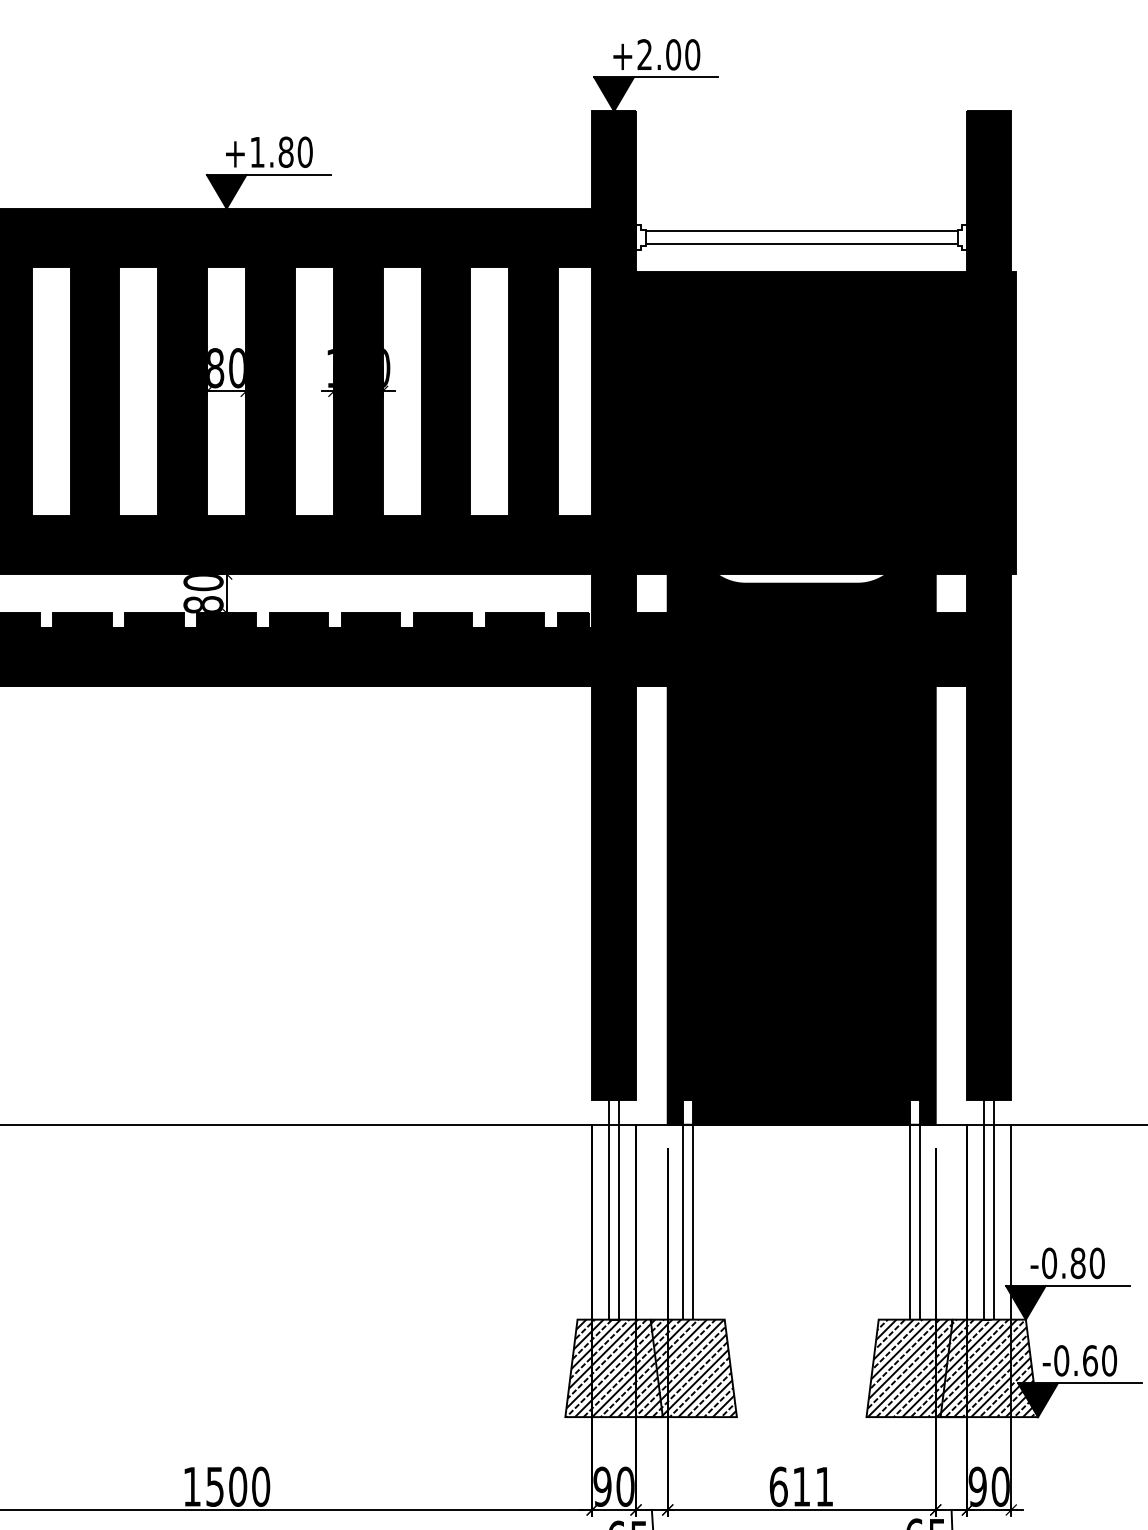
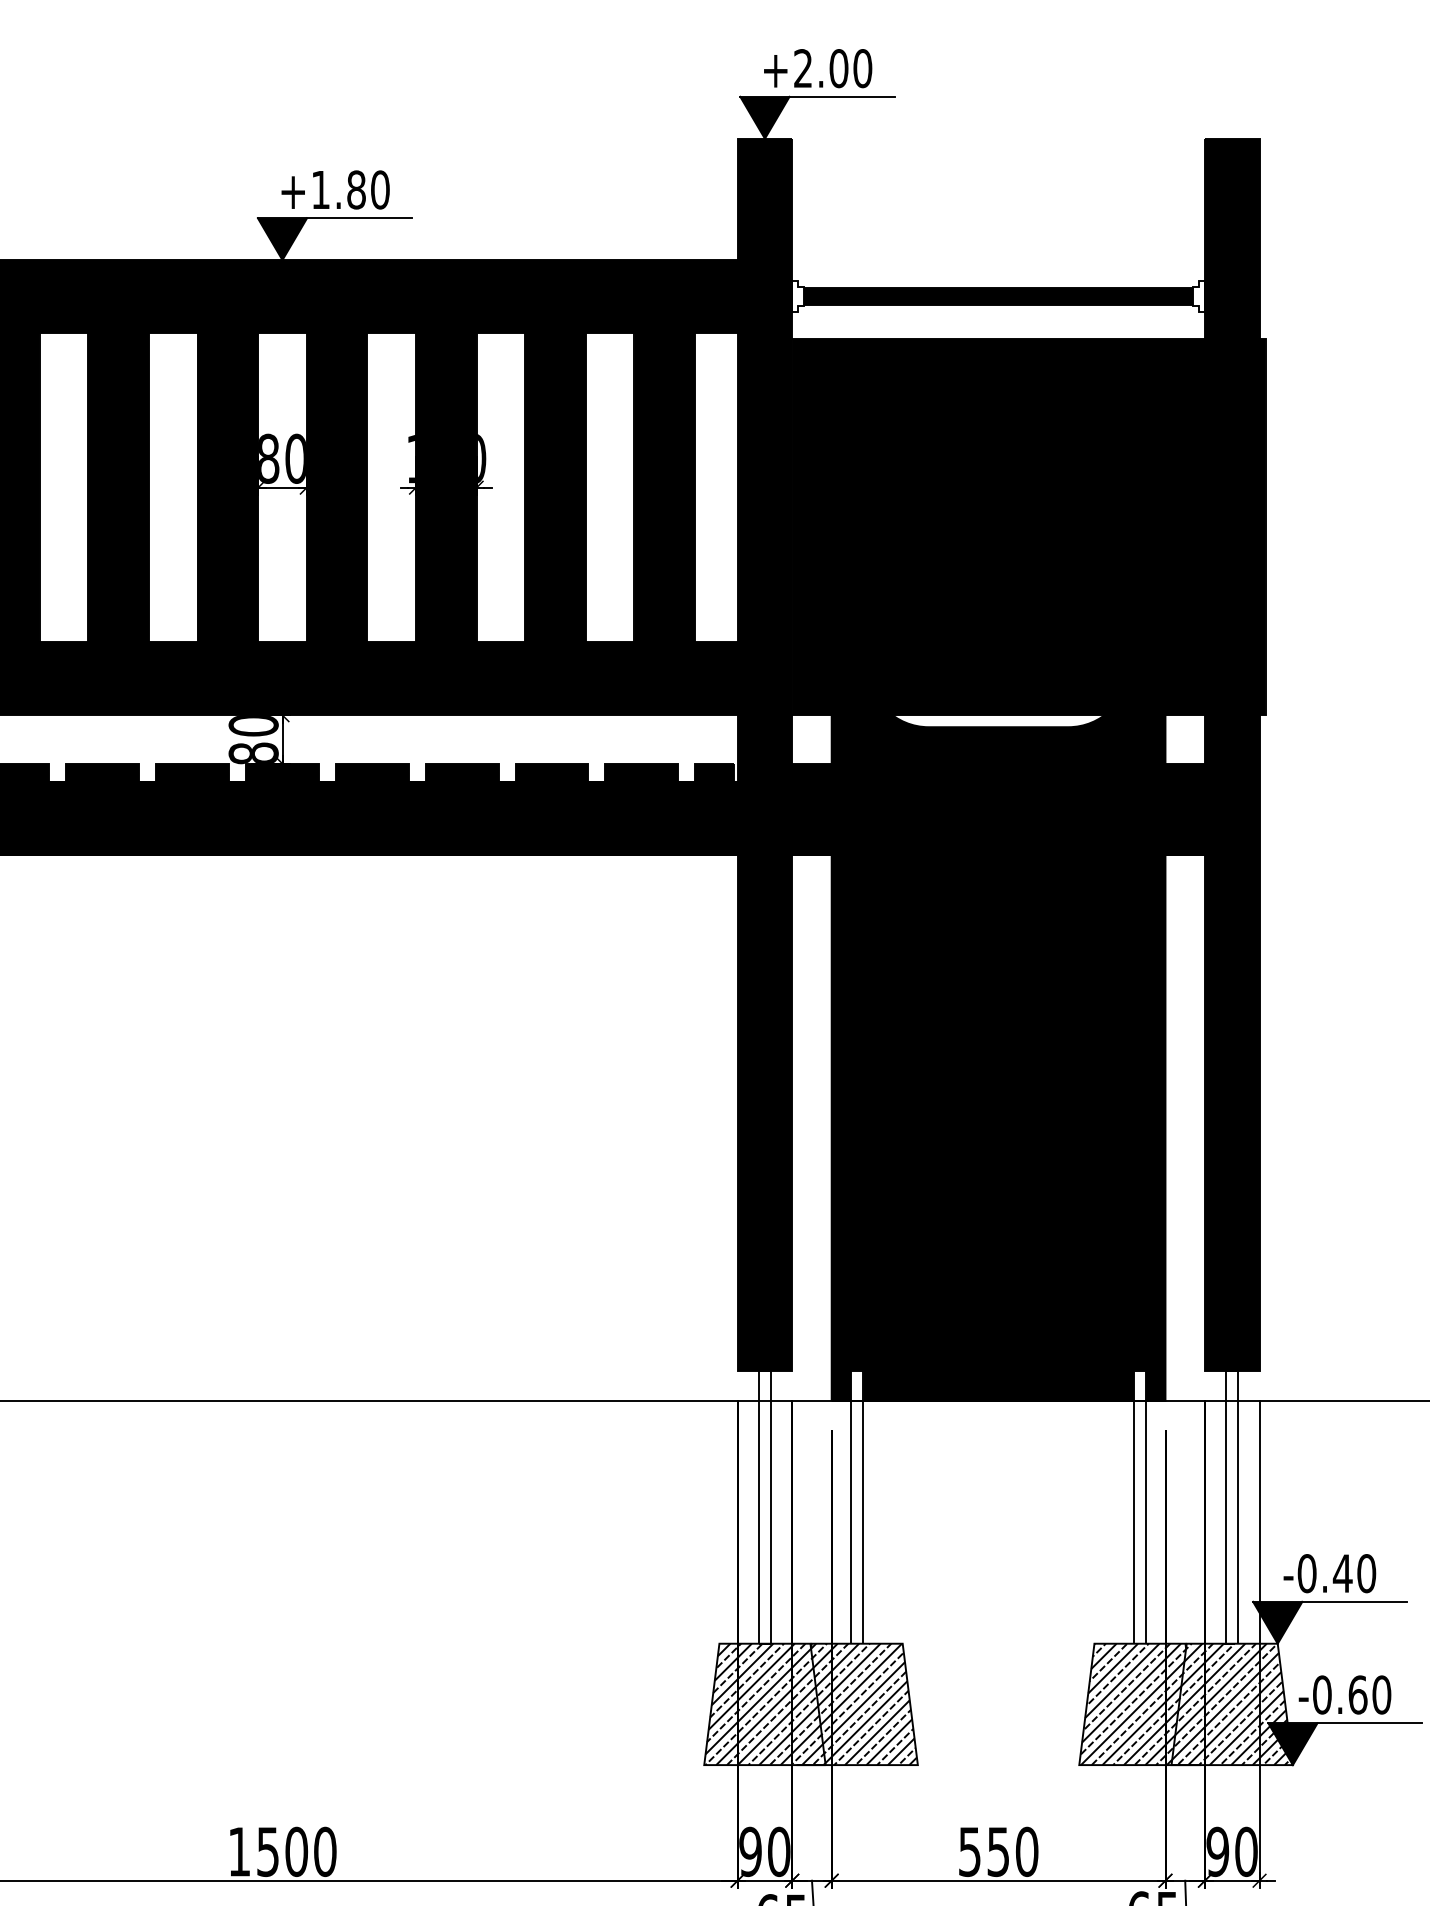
fill: (801, 237) -> (998, 296), added
text: (1077, 1263) -> (1342, 1573), -0.80 -> -0.40
text: (801, 1486) -> (998, 1851), 611 -> 550

